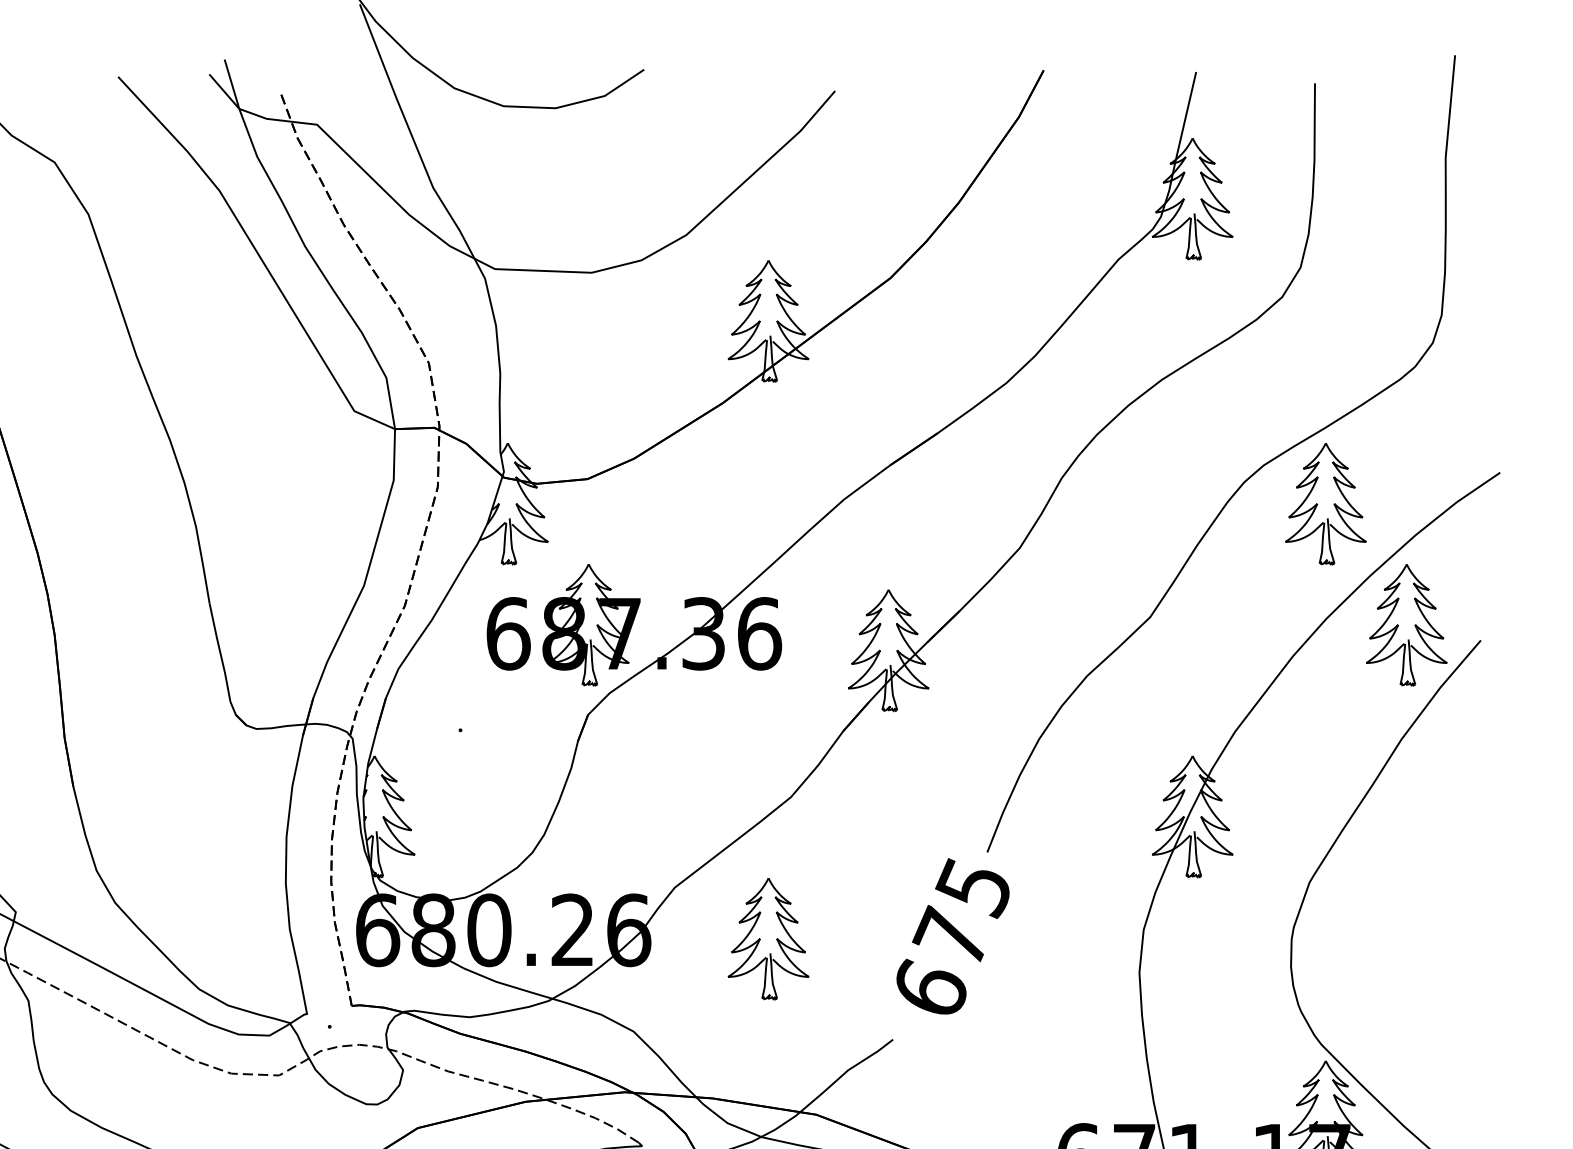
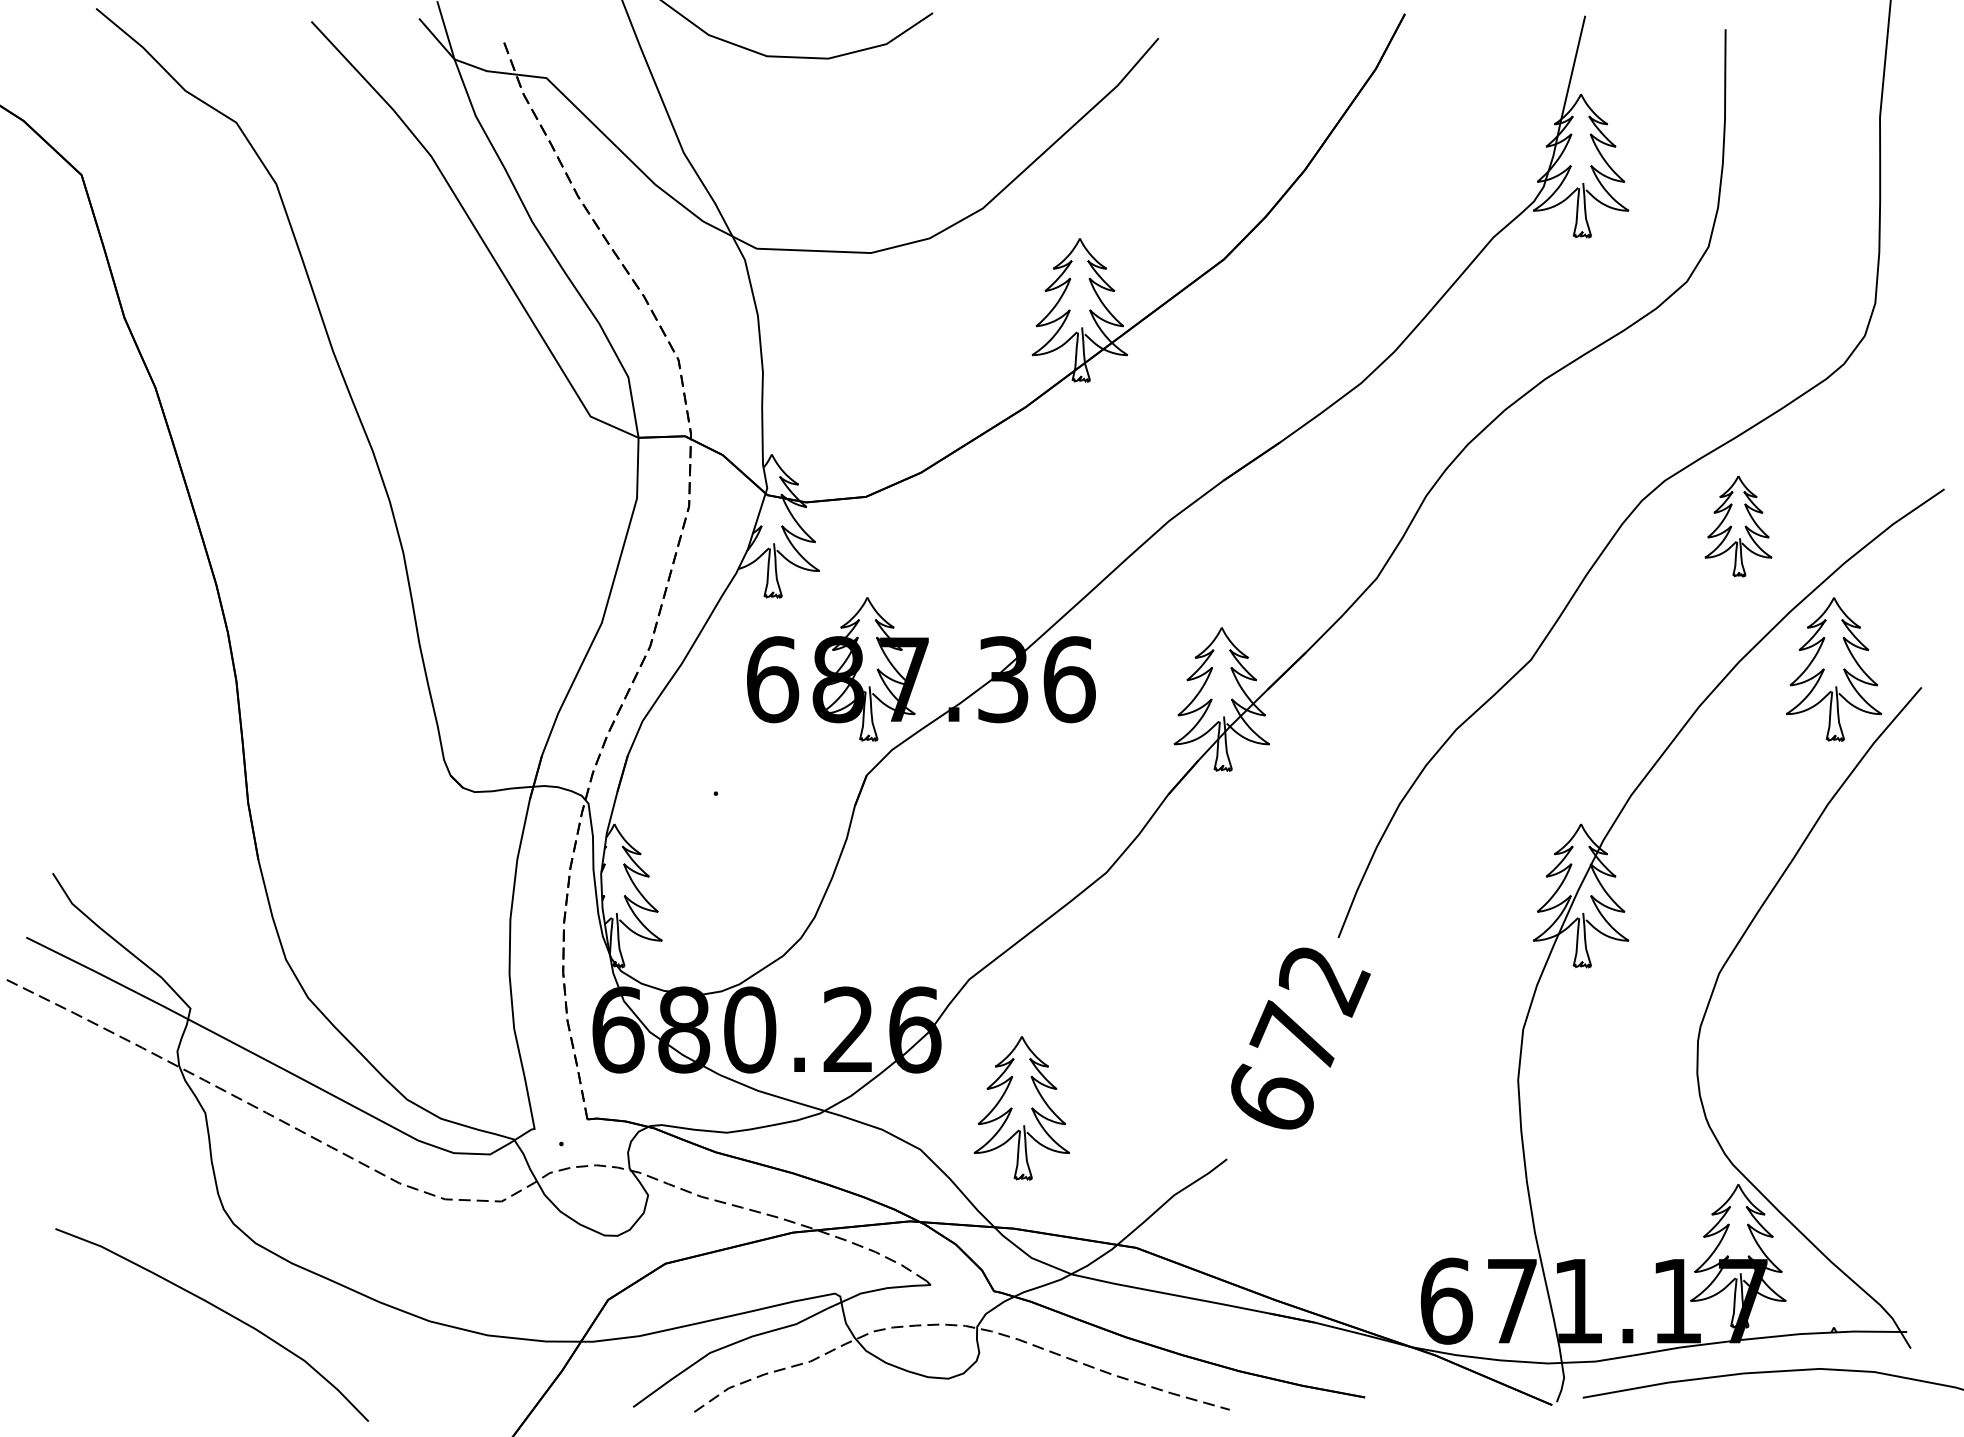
part: (1325, 504) -> (1738, 526), size x0.7
text: (974, 888) -> (1323, 980), 675 -> 672
part: (768, 939) -> (1021, 1108), moved

